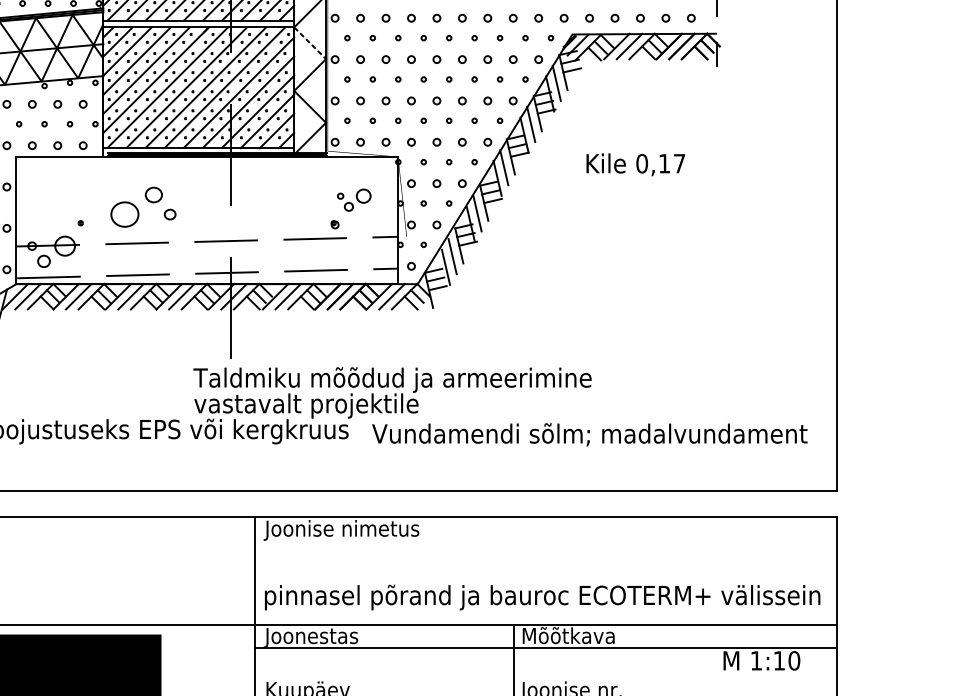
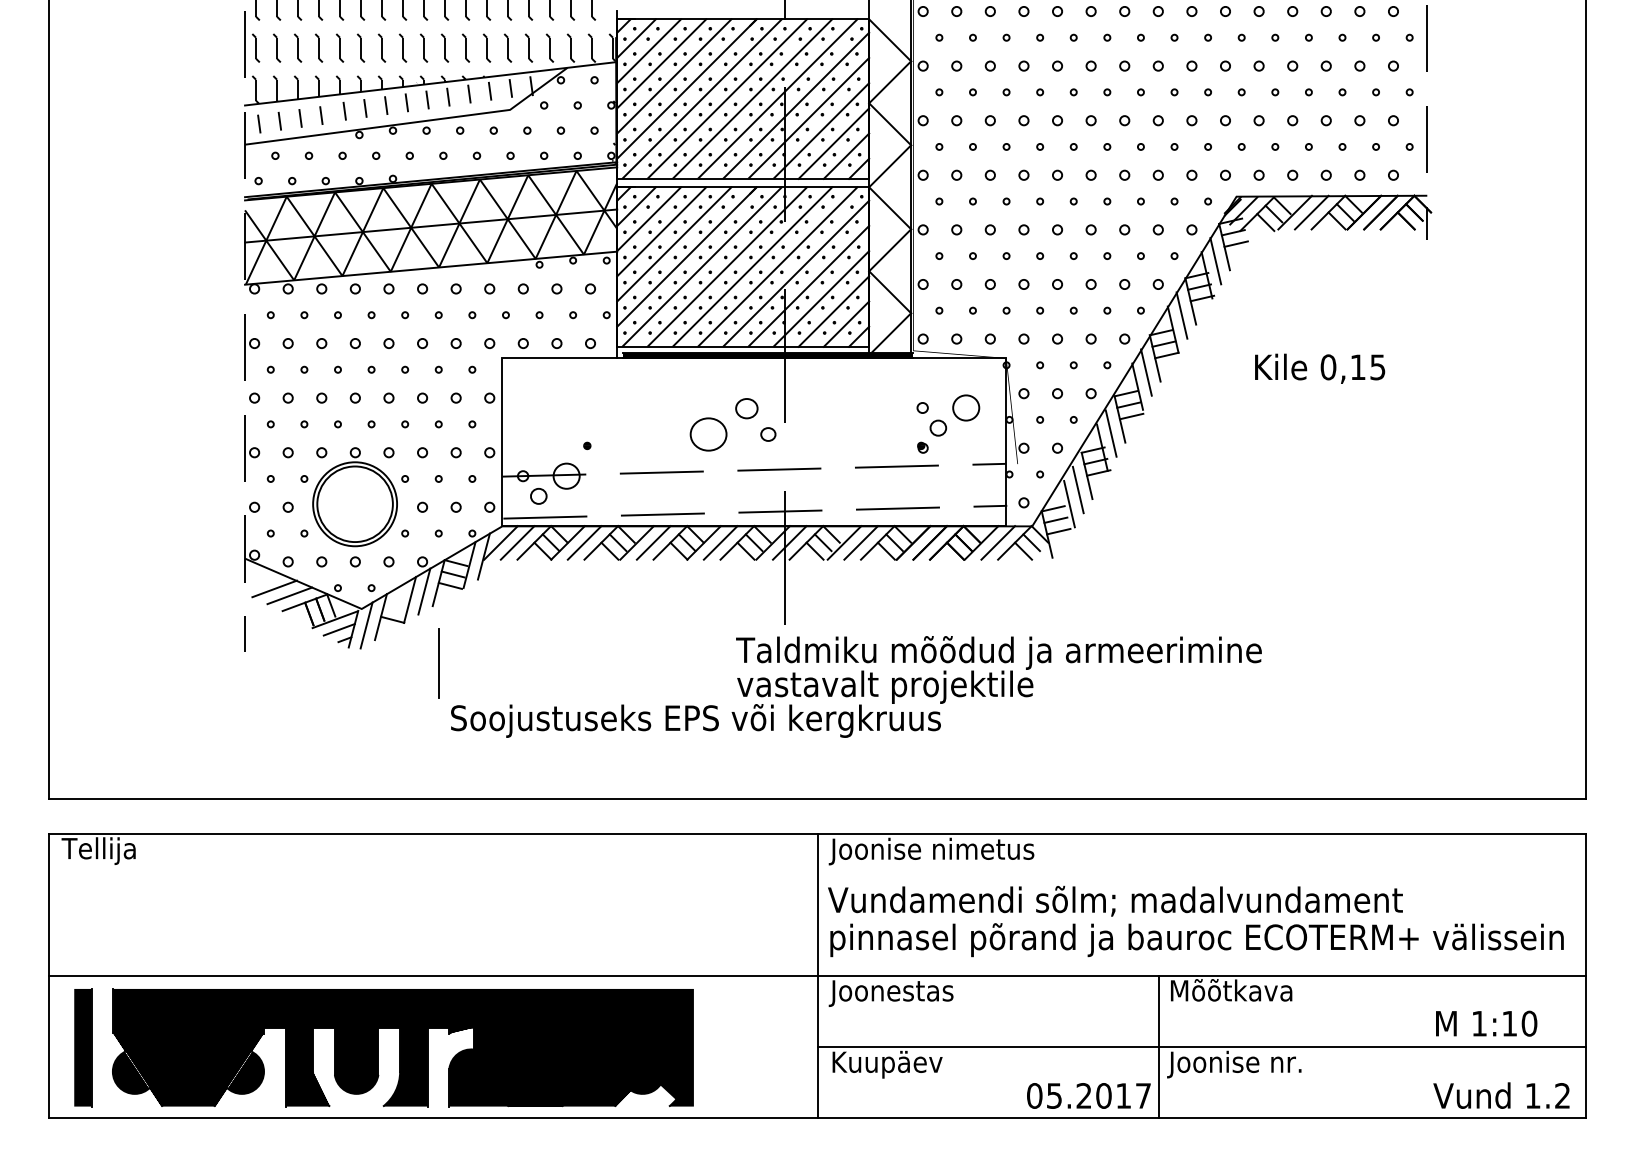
line: (310, 43) -> (890, 208), dashed -> solid
text: (679, 163) -> (1377, 367), 0,17 -> 0,15
part: (354, 200) -> (948, 415), size x1.43
part: (138, 210) -> (726, 428), moved
text: (589, 434) -> (1115, 900), moved
line: (545, 647) -> (1201, 1047), moved

